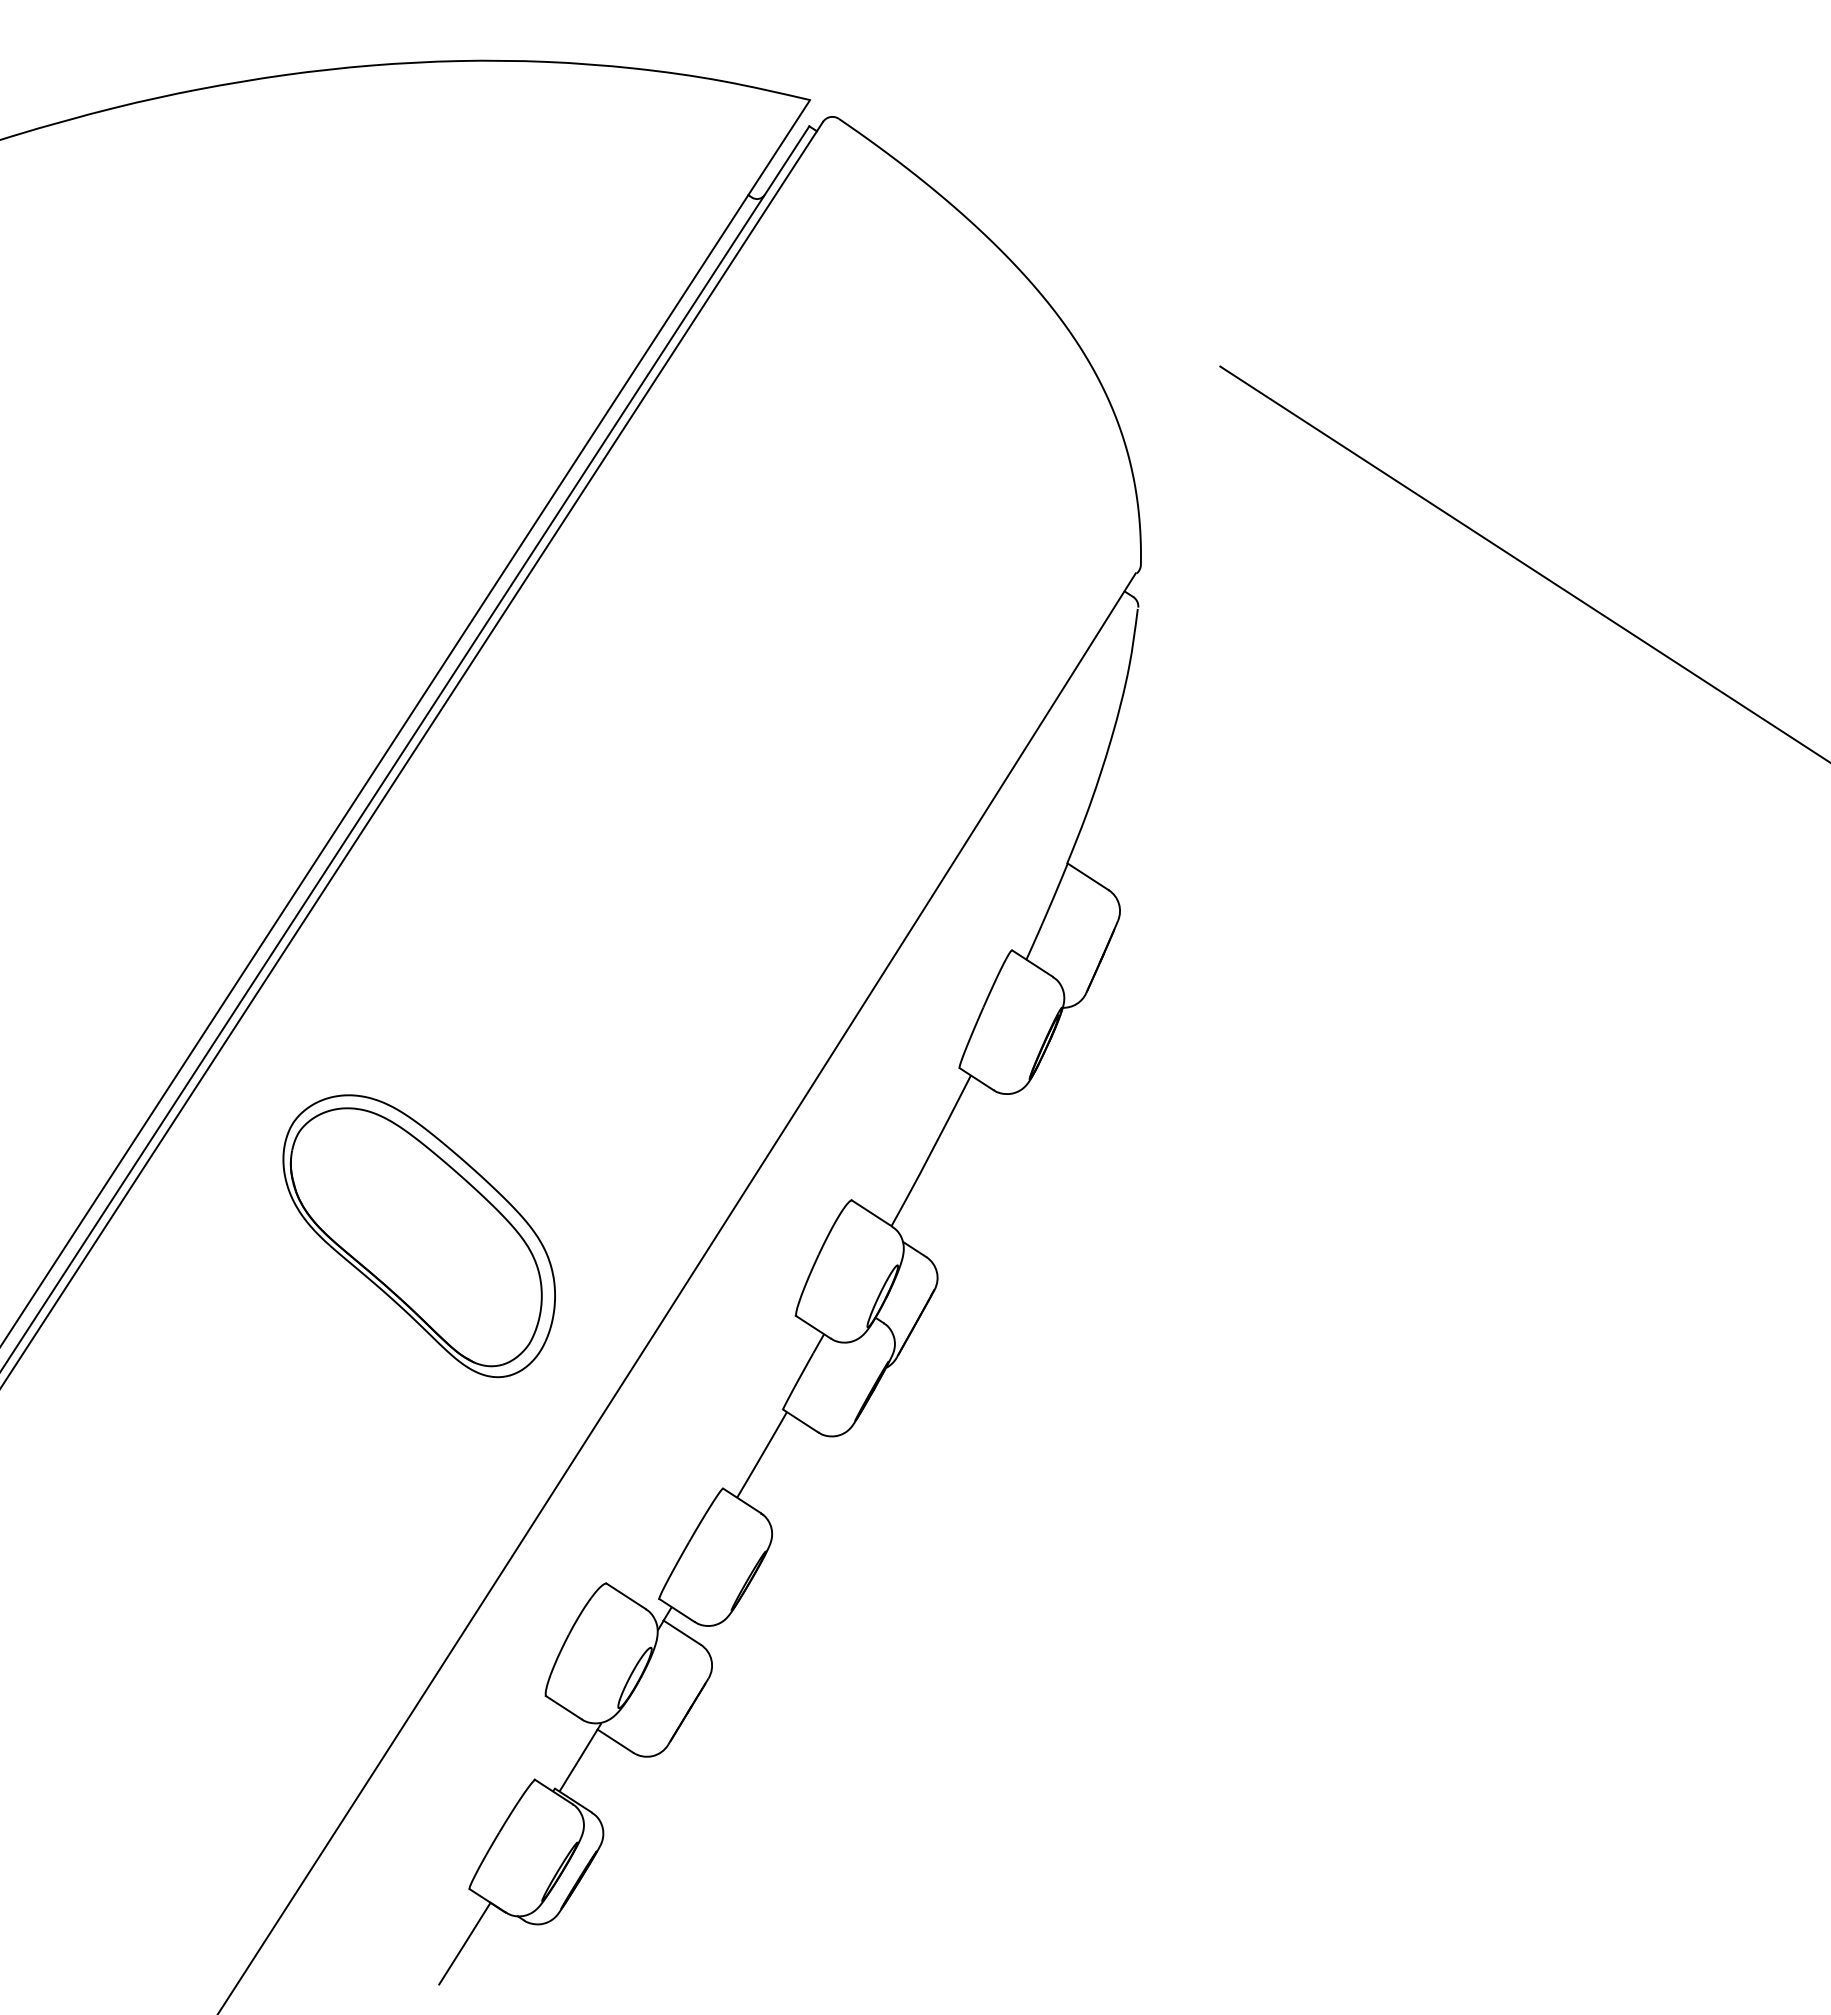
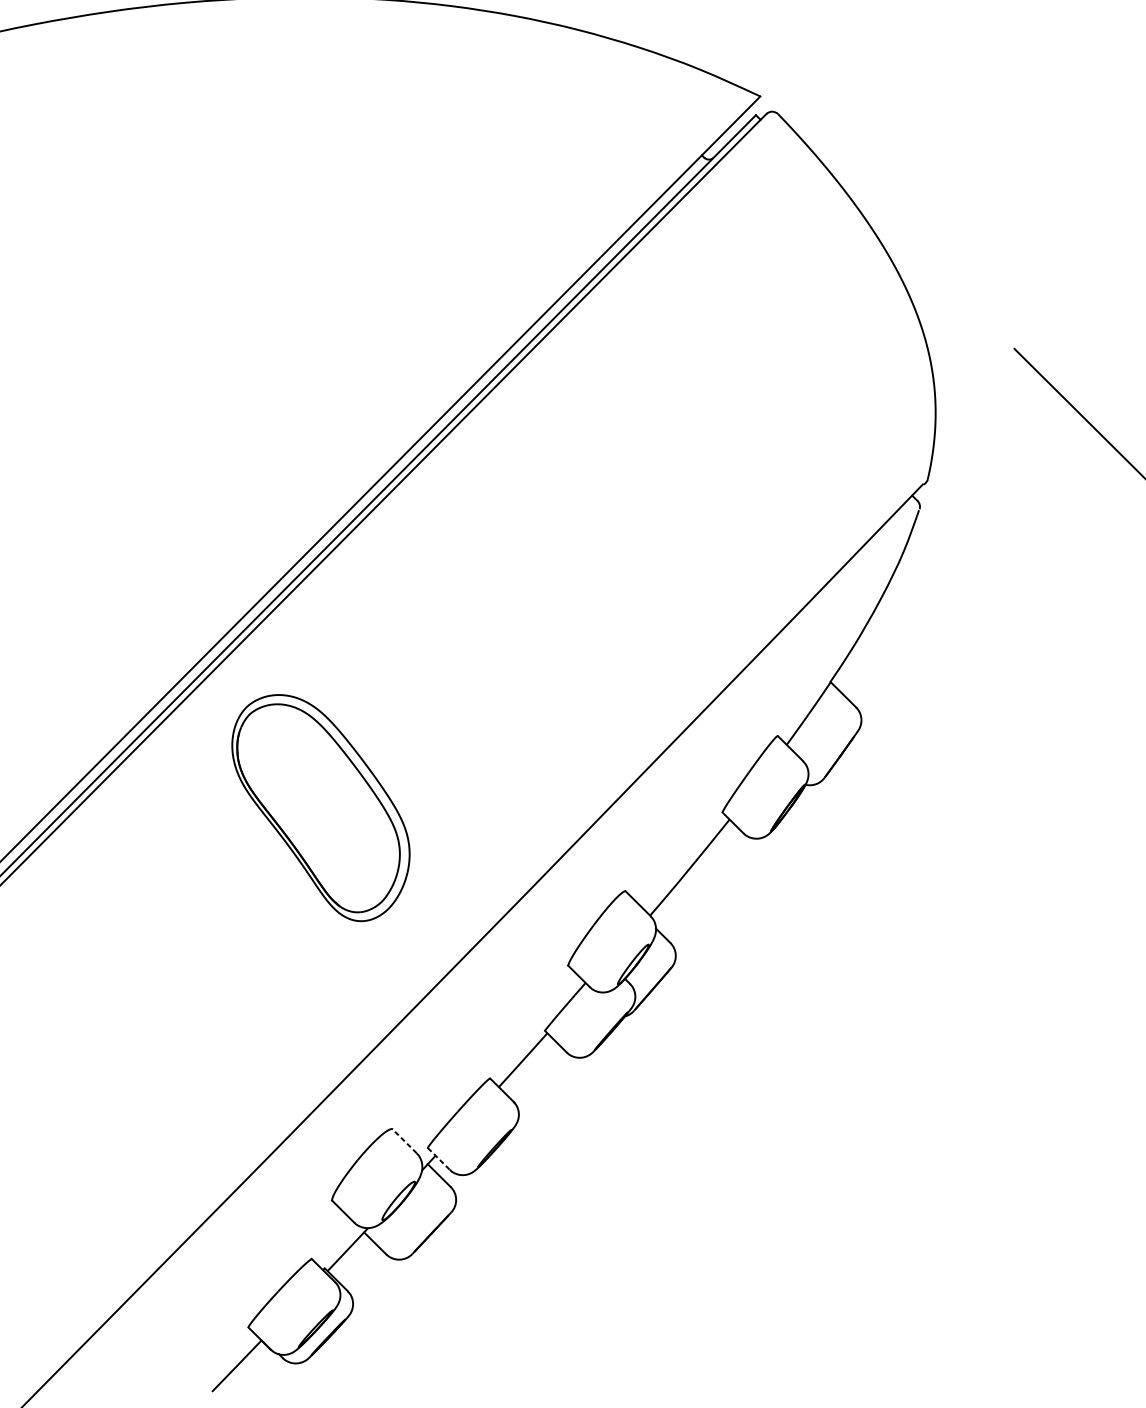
part: (418, 1236) -> (318, 807), moved
line: (625, 1596) -> (404, 1141), solid -> dashed
line: (677, 1610) -> (439, 1159), solid -> dashed

